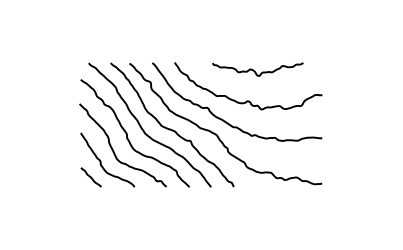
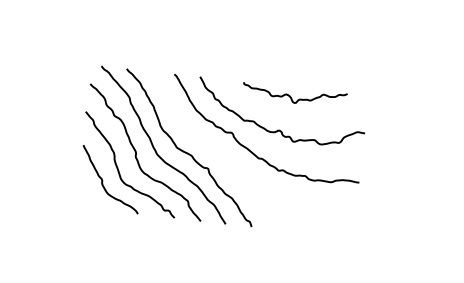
curve: (216, 133) -> (238, 163), removed
curve: (90, 177) -> (88, 197), removed

